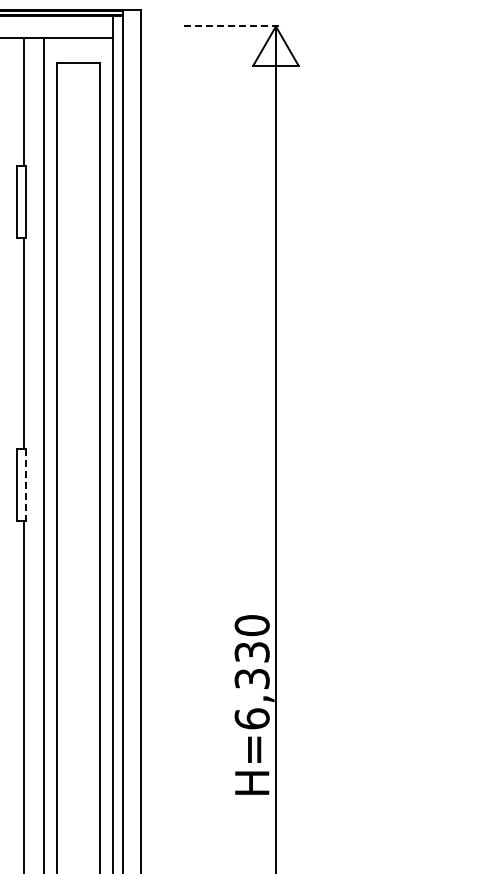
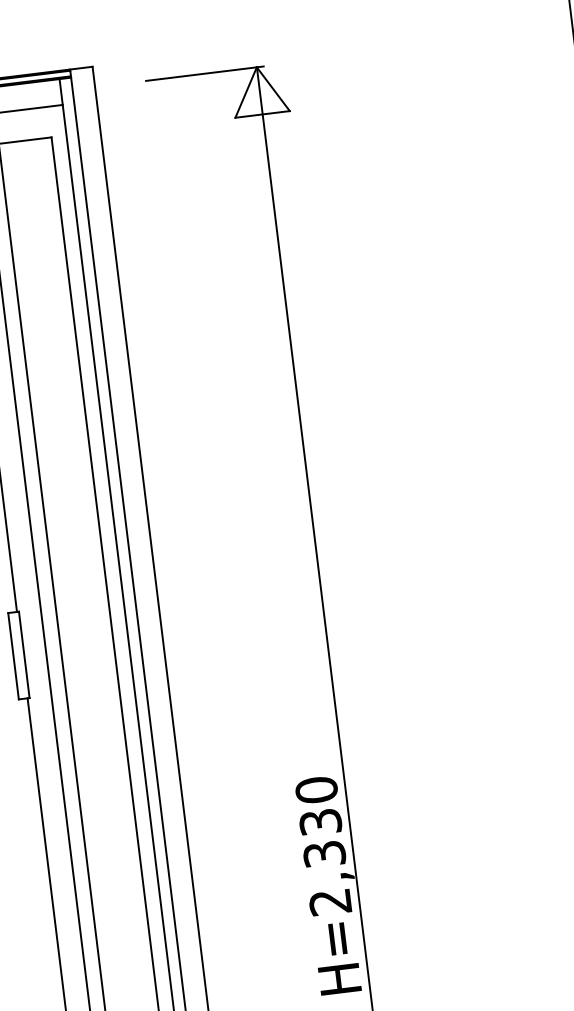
line: (232, 26) -> (204, 73), dashed -> solid
line: (25, 485) -> (23, 655), dashed -> solid
text: (251, 718) -> (329, 901), H=6,330 -> H=2,330

